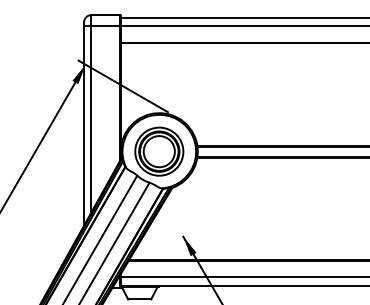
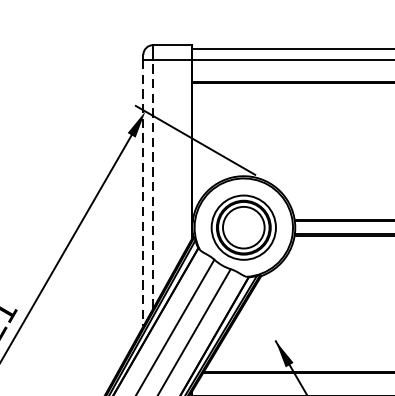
line: (91, 118) -> (153, 183), solid -> dashed
line: (84, 125) -> (143, 192), solid -> dashed

